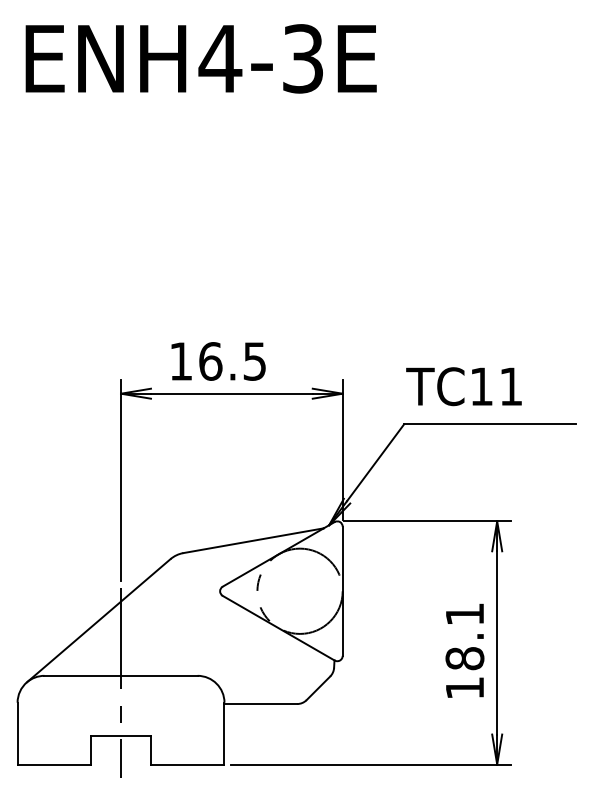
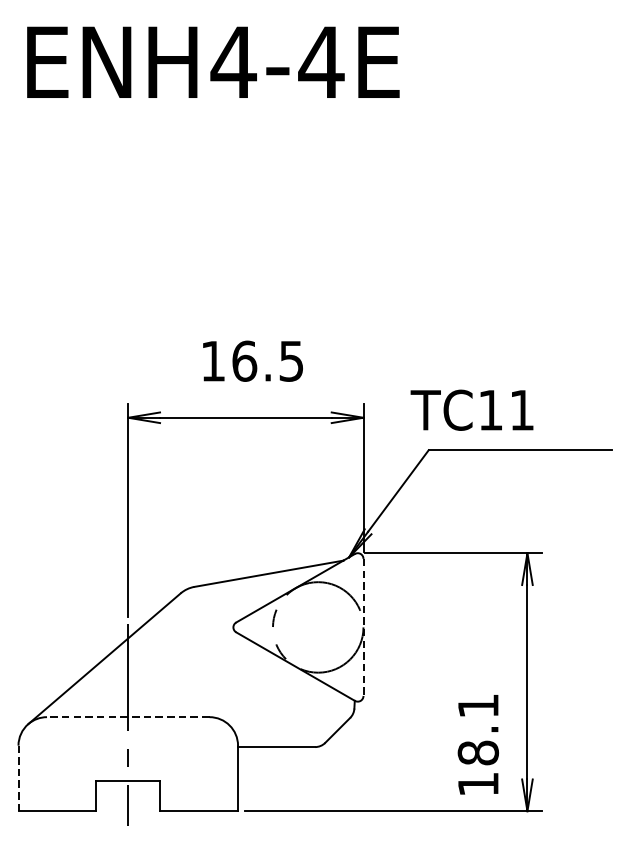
text: (302, 58) -> (320, 62), ENH4-3E -> ENH4-4E
text: (218, 361) -> (252, 361), moved
text: (463, 386) -> (471, 410), moved
line: (342, 591) -> (363, 627), solid -> dashed
text: (464, 650) -> (477, 744), moved
line: (121, 675) -> (128, 716), solid -> dashed
line: (17, 733) -> (18, 778), solid -> dashed

